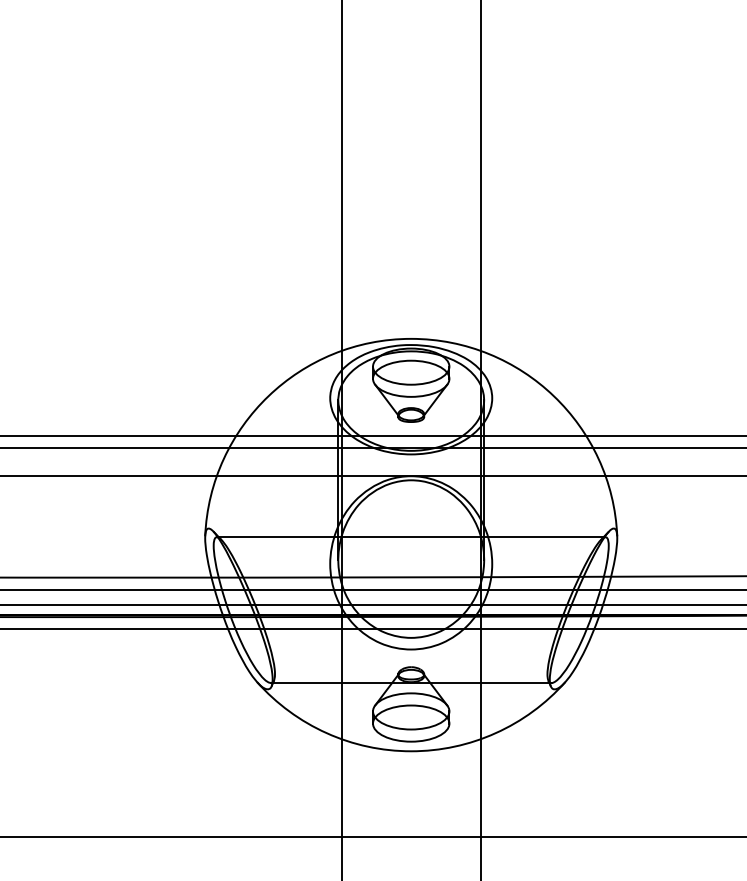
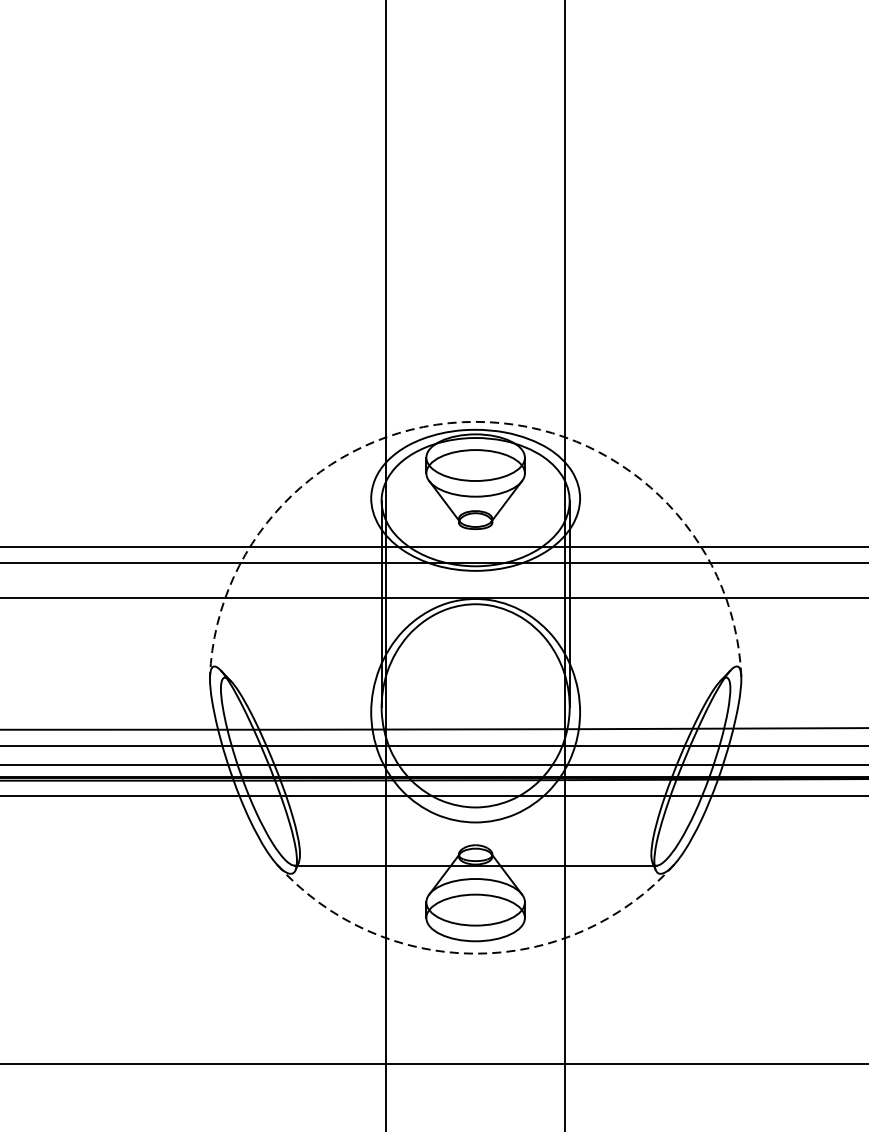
arc: (411, 338) -> (476, 421), solid -> dashed
line: (411, 537) -> (476, 678), removed
arc: (411, 751) -> (476, 953), solid -> dashed

